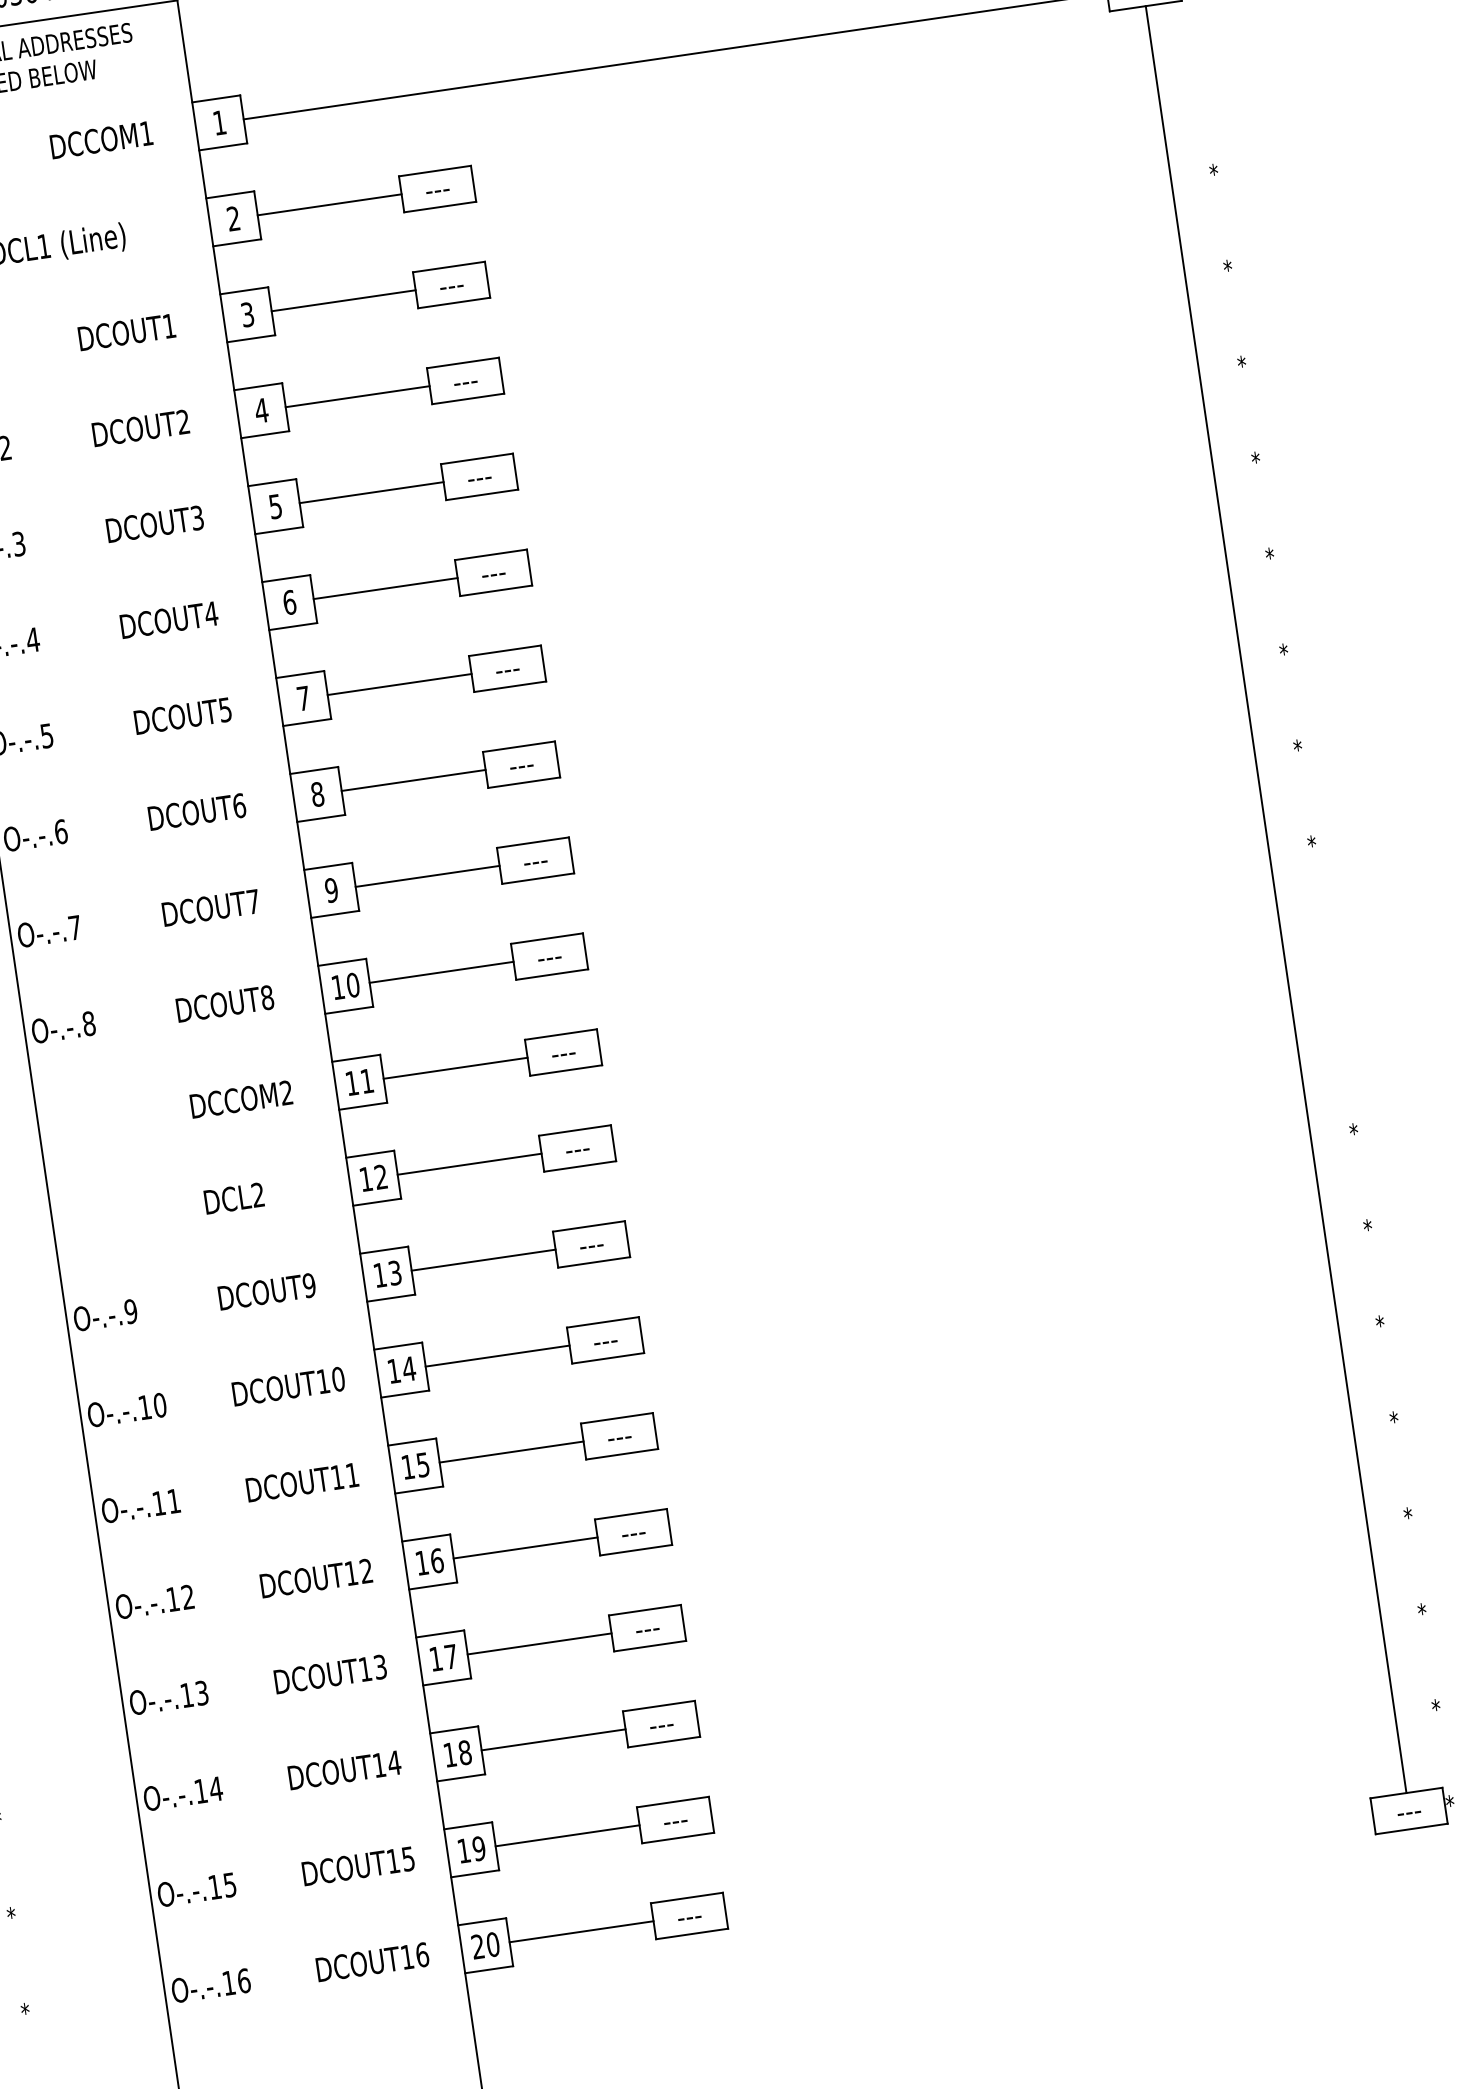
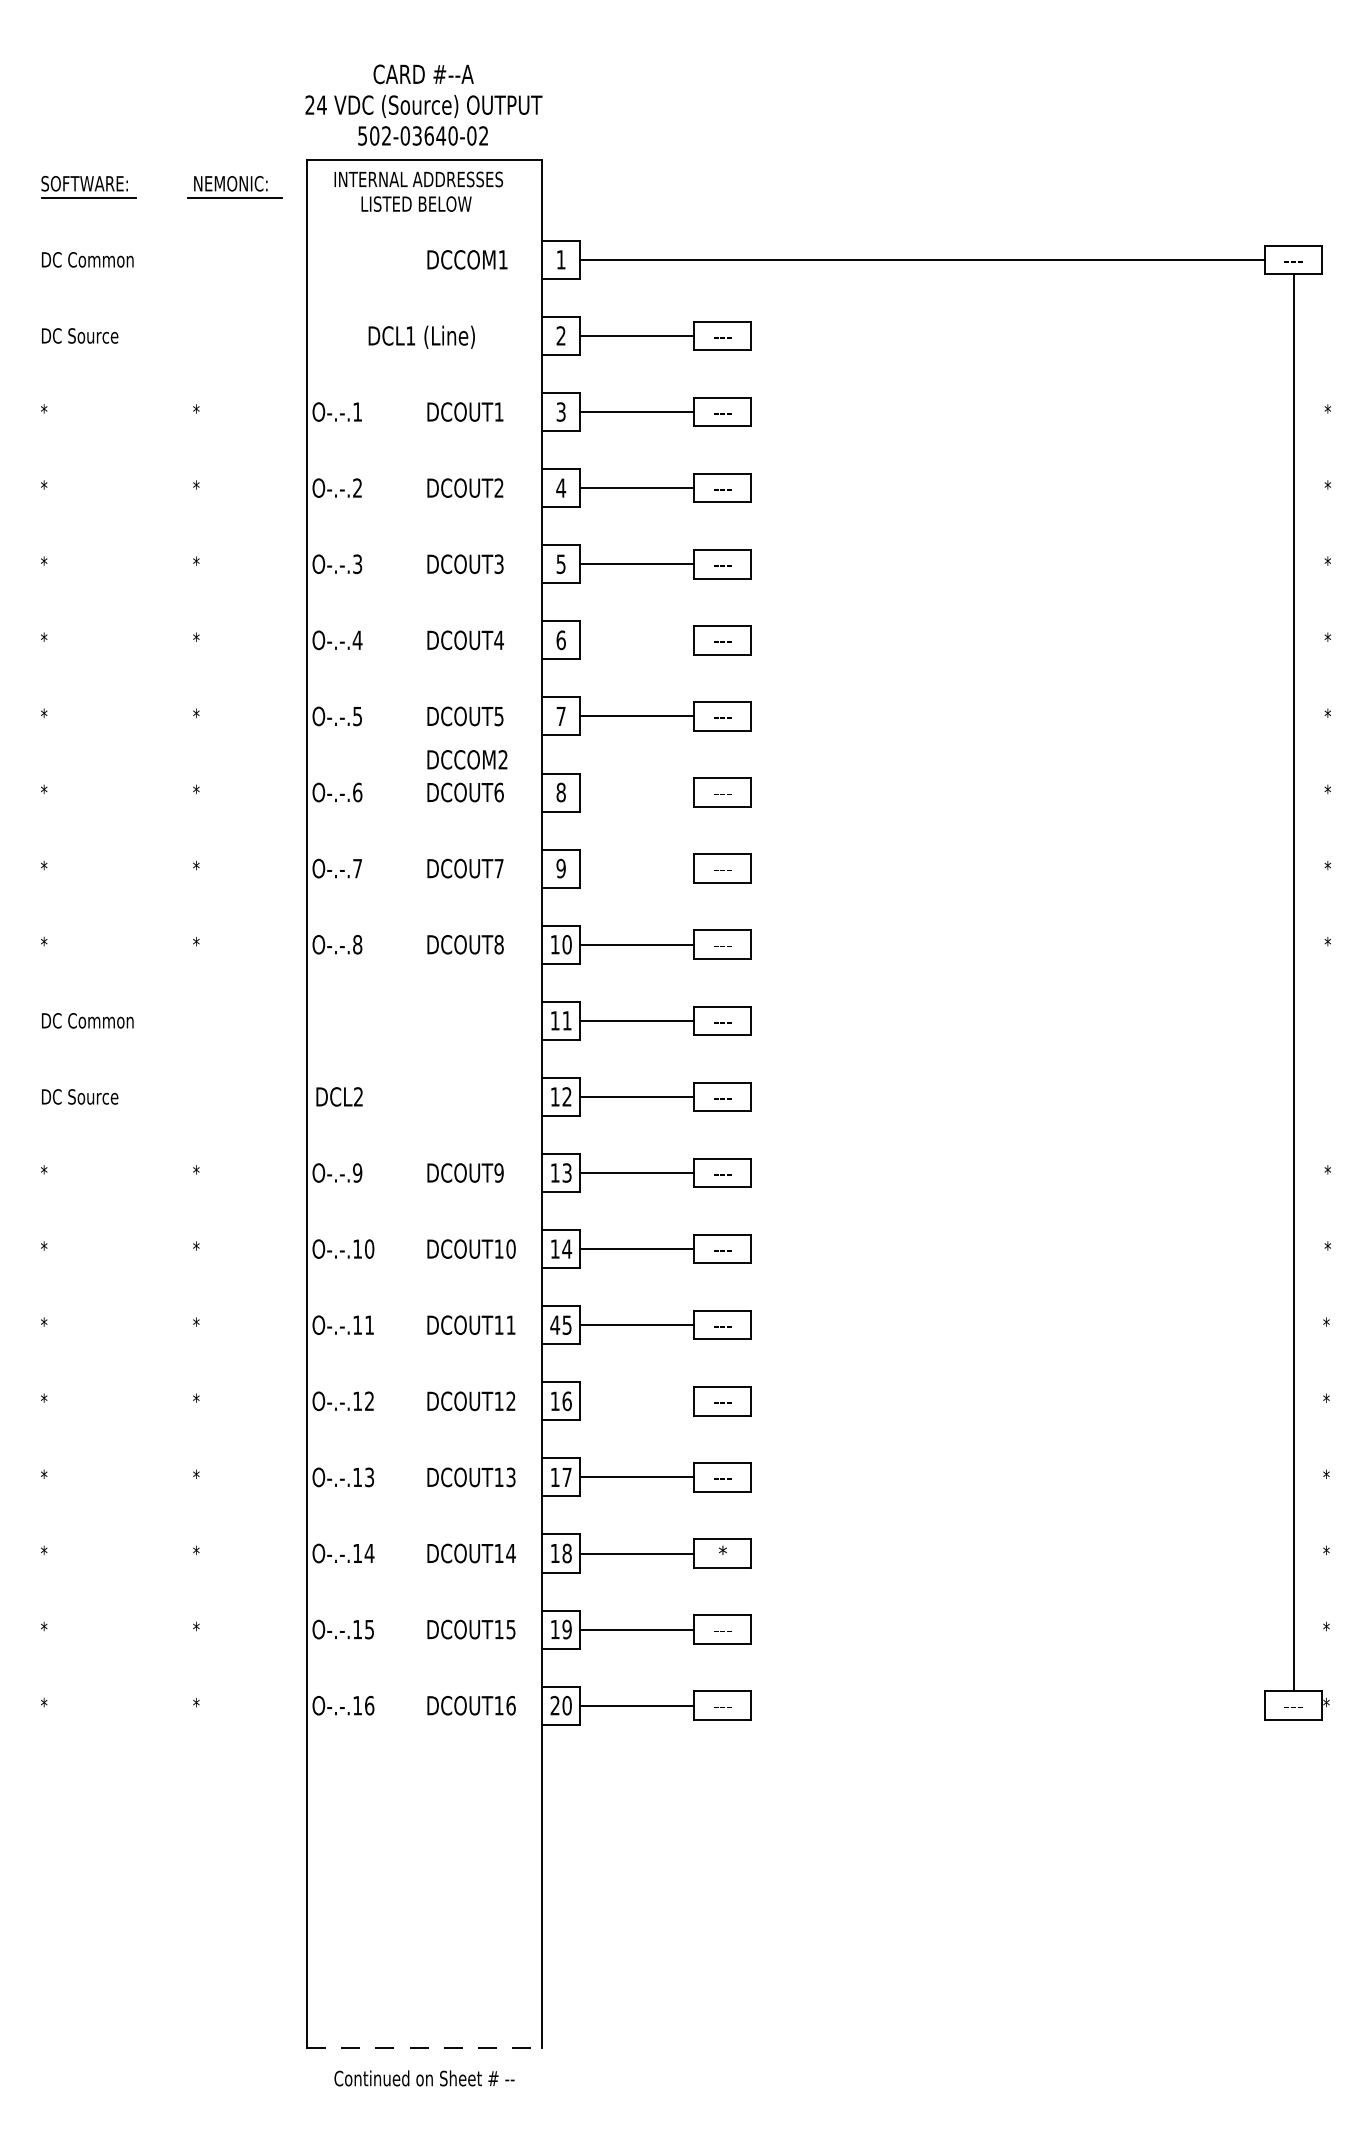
line: (385, 588) -> (637, 640), removed
line: (413, 780) -> (637, 792), removed
line: (427, 876) -> (637, 868), removed
text: (241, 1099) -> (467, 759), moved
text: (234, 1198) -> (339, 1096), moved
text: (408, 1466) -> (555, 1324), 15 -> 45
line: (525, 1548) -> (637, 1401), removed
text: (660, 1720) -> (722, 1550), --- -> *

